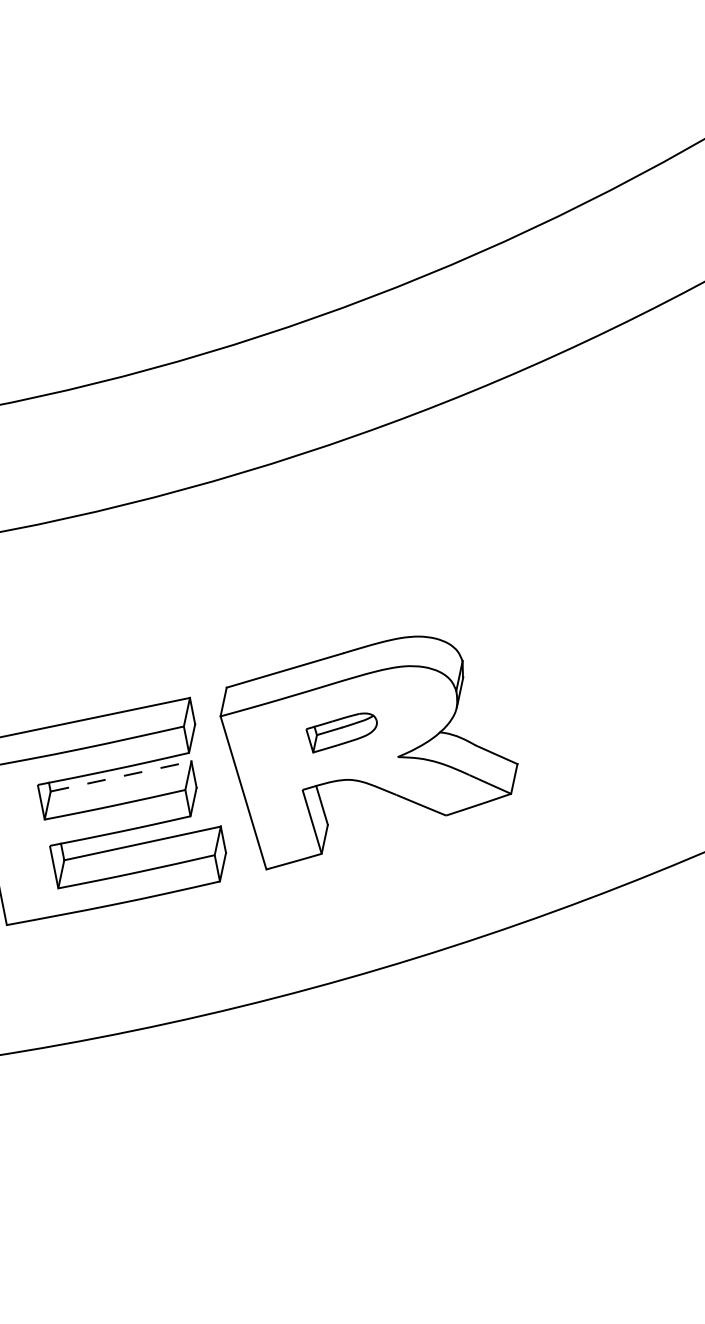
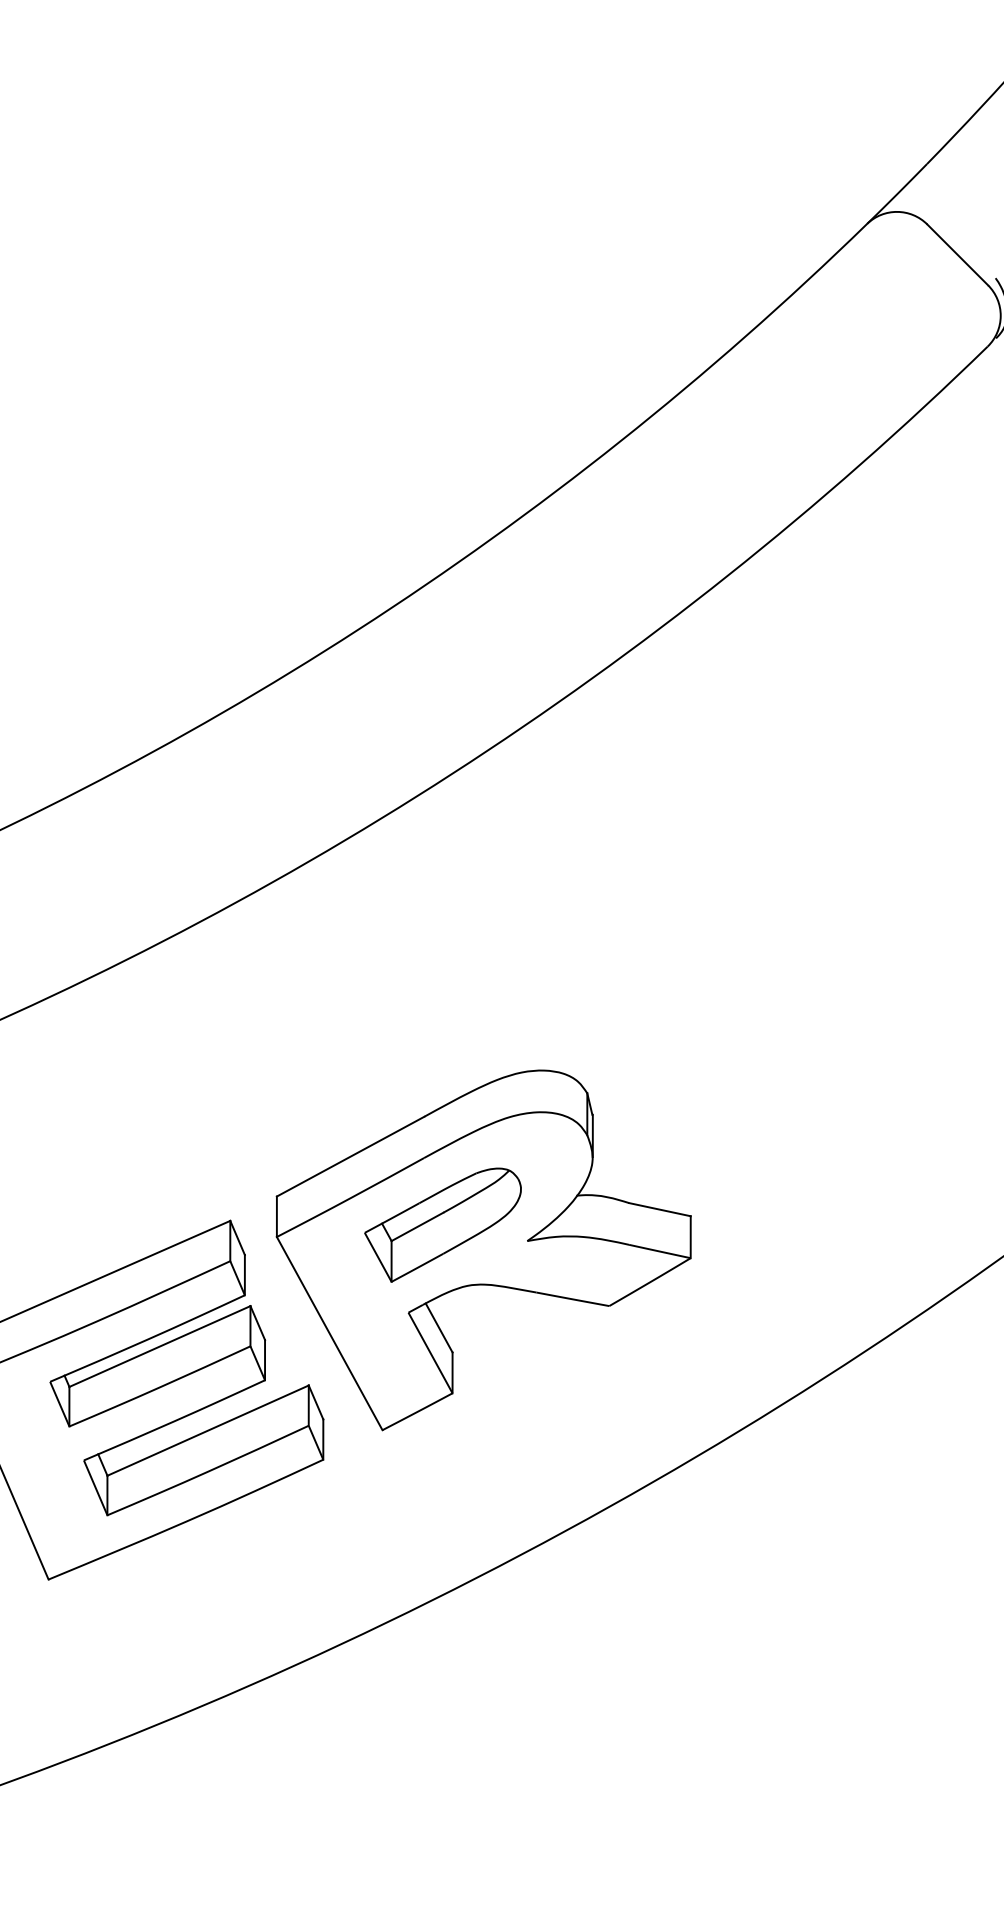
part: (340, 732) -> (442, 1224), size x1.67
line: (121, 776) -> (160, 1346), dashed -> solid

